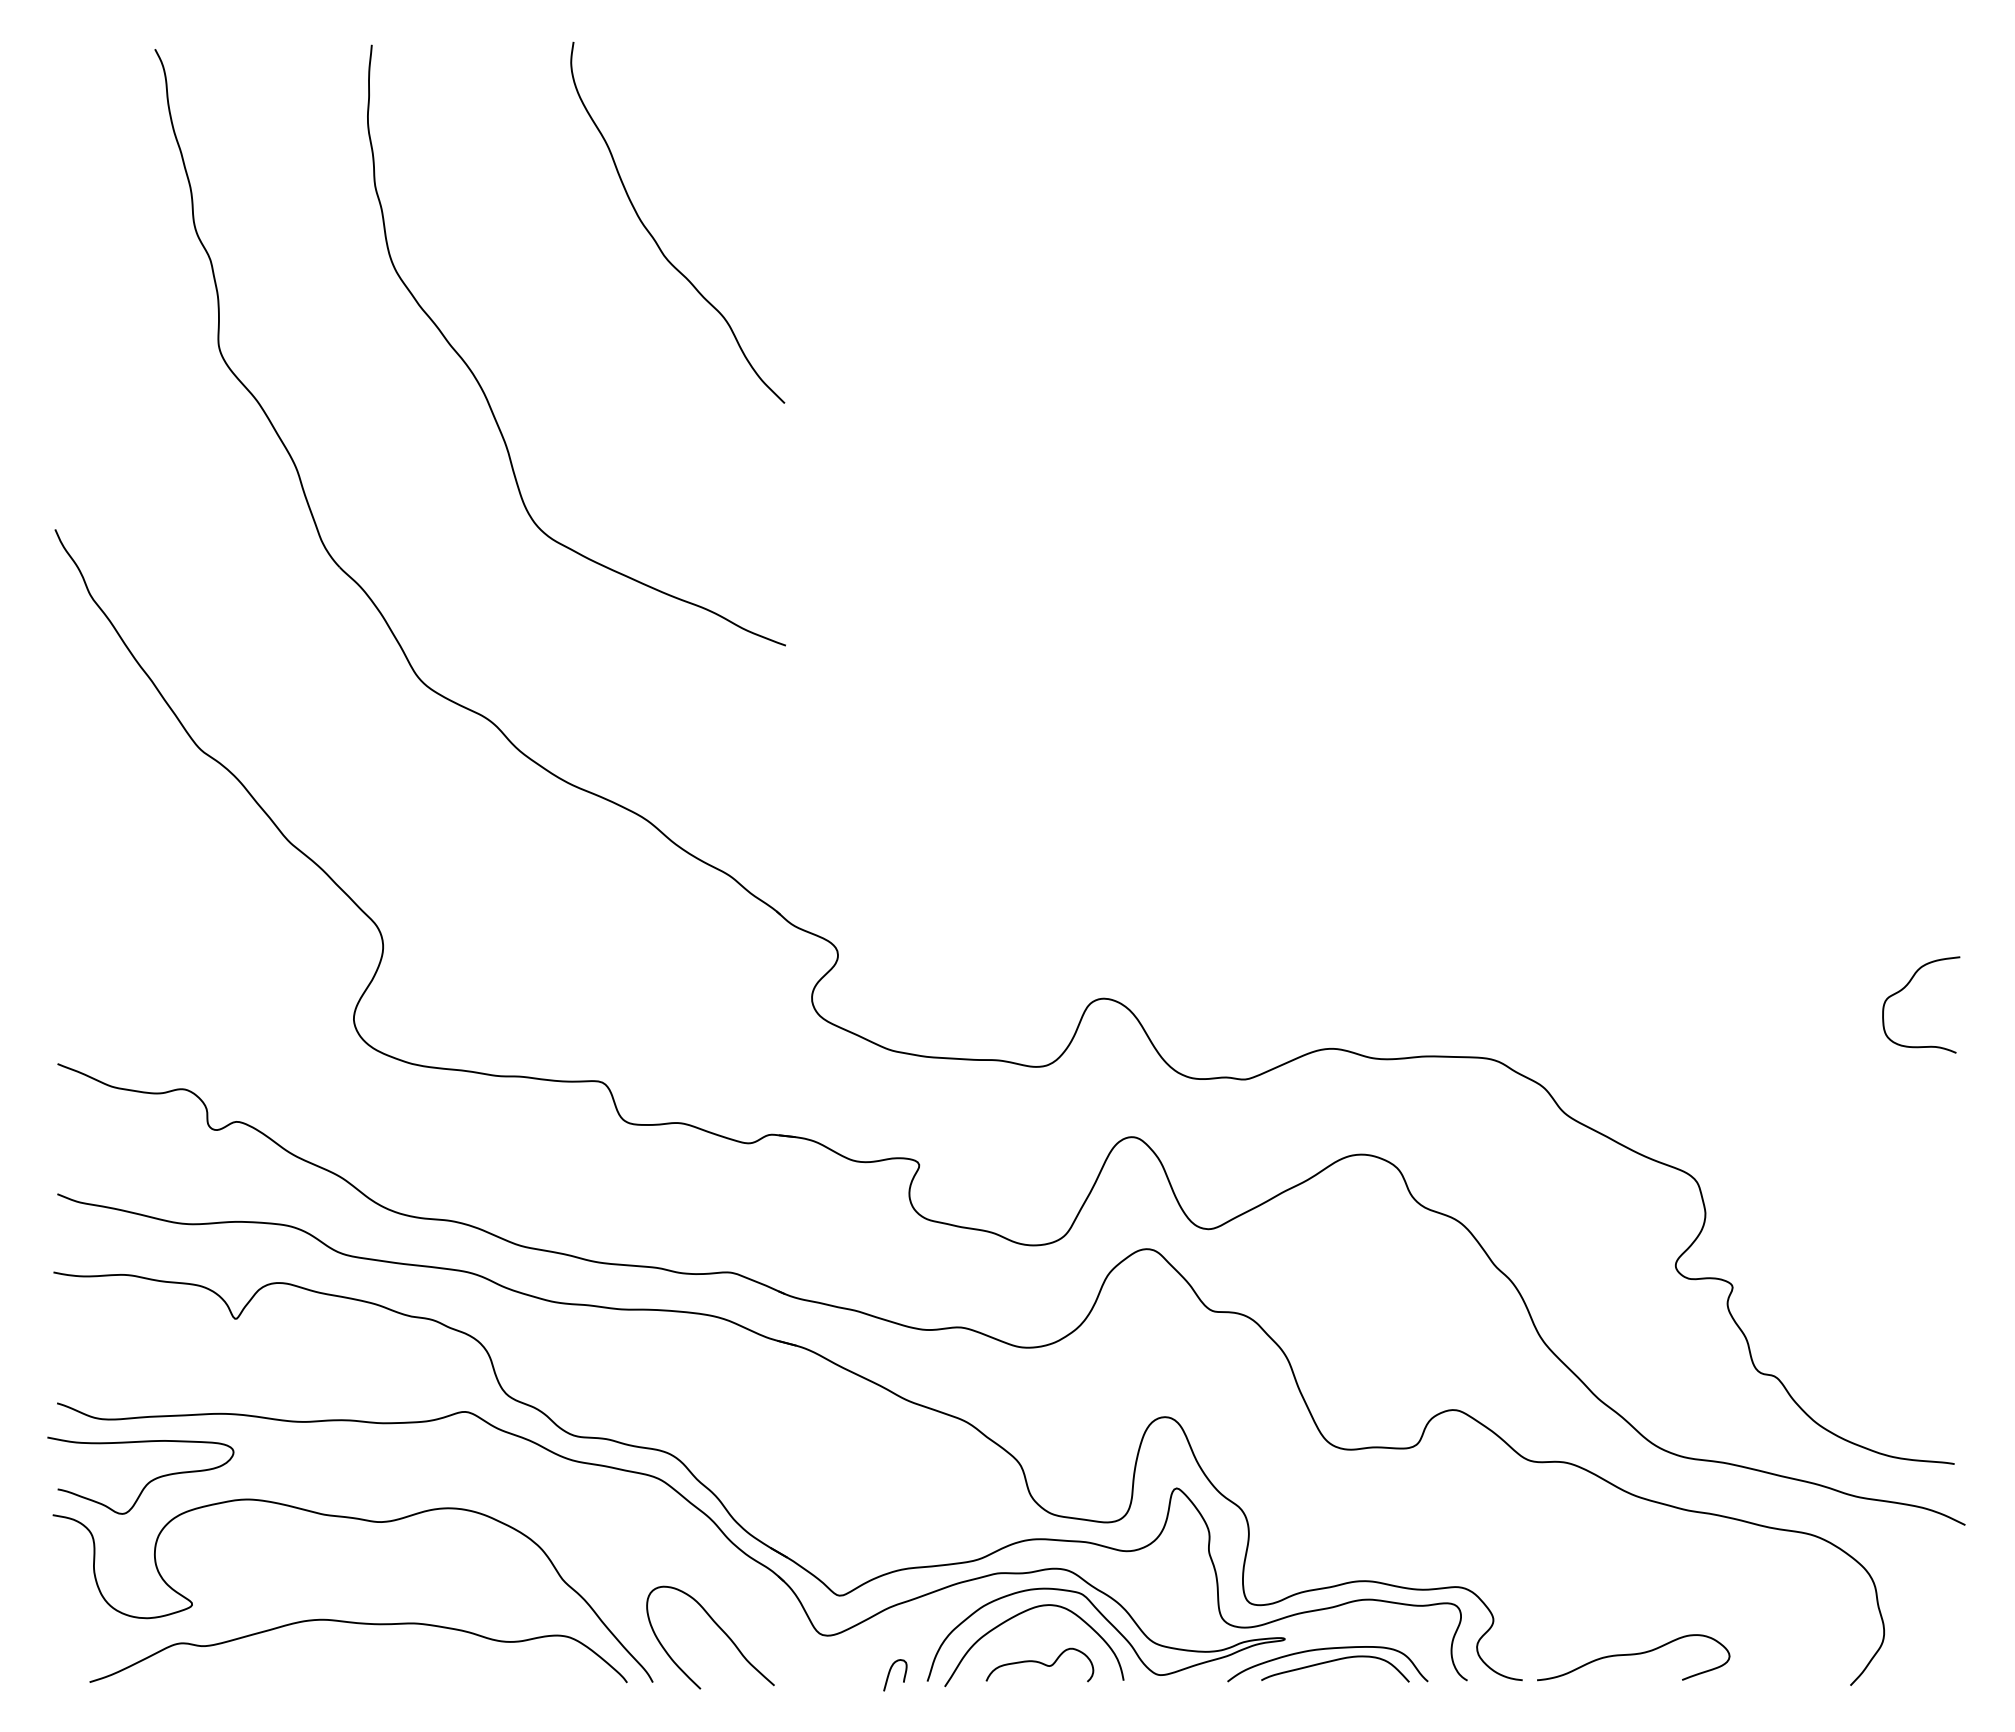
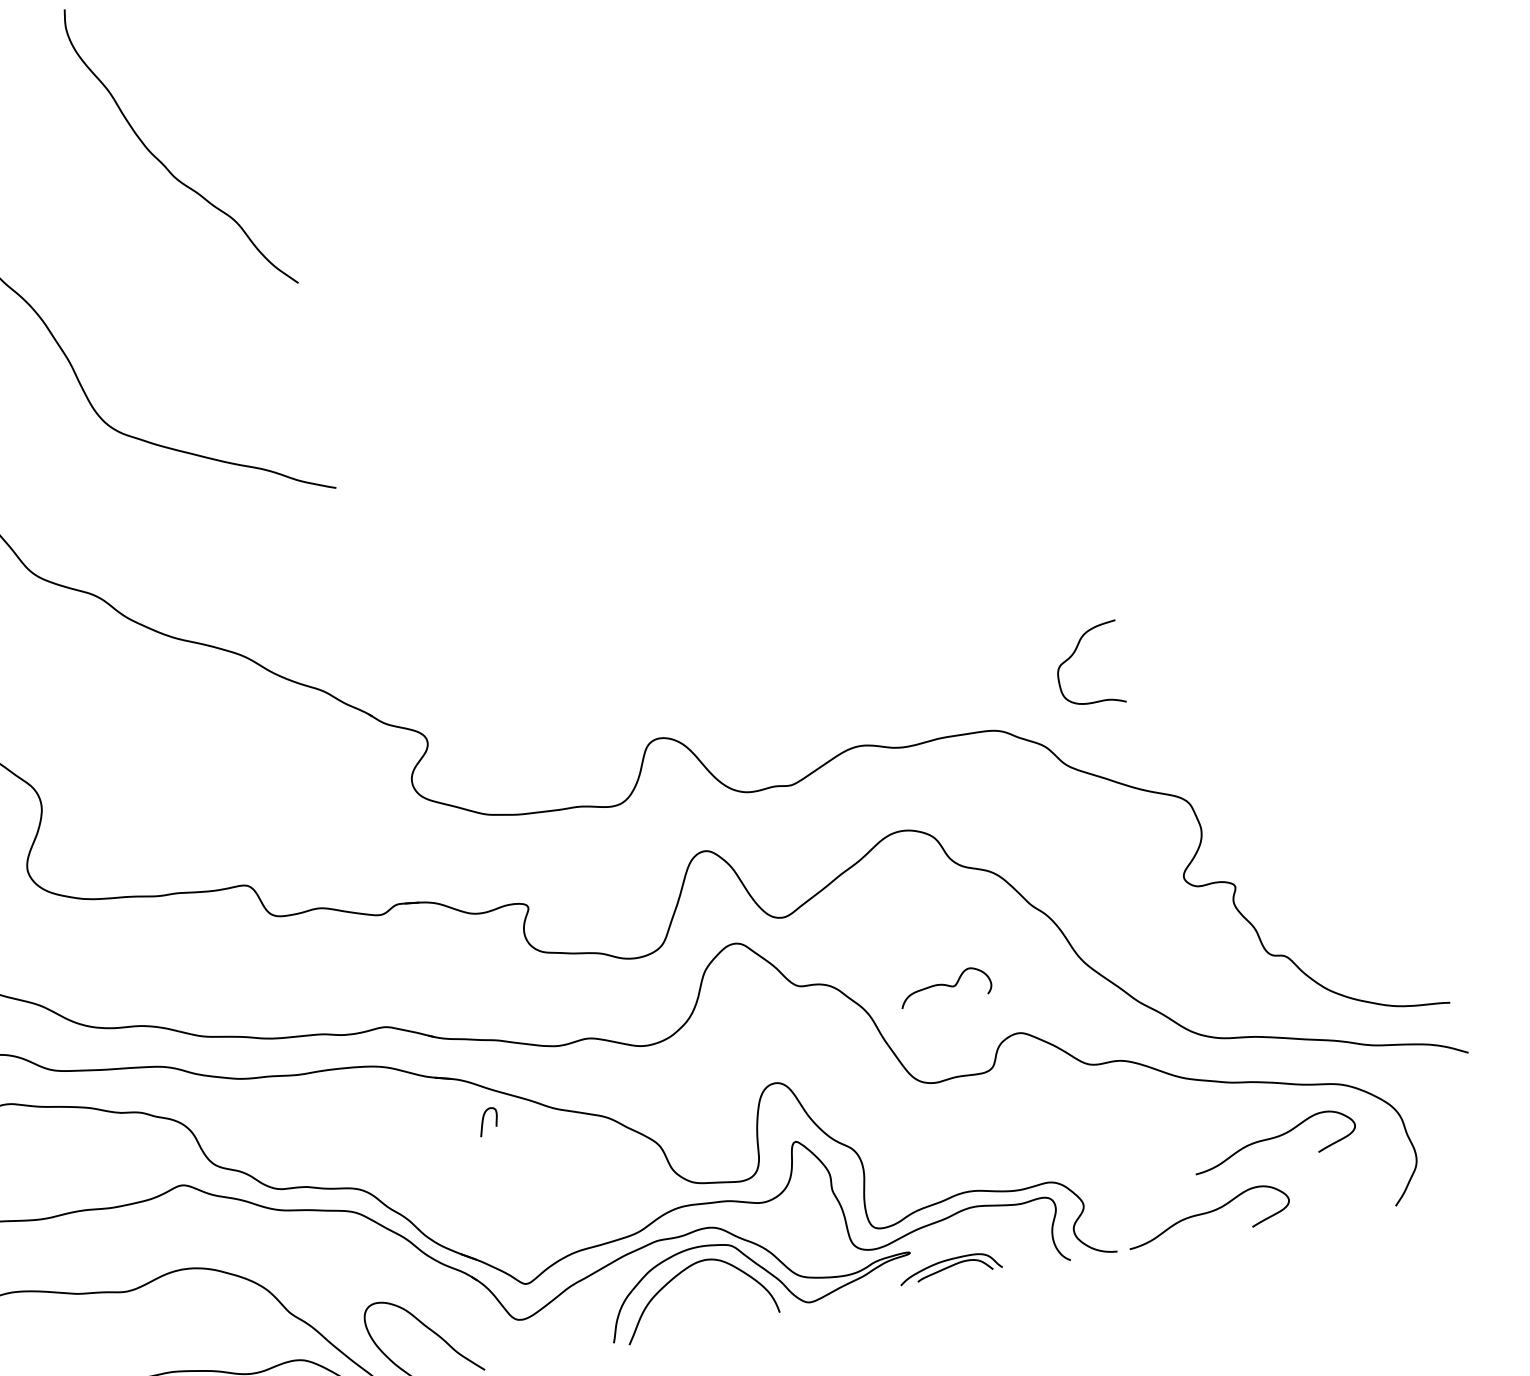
curve: (1905, 987) -> (1073, 654), moved
curve: (1724, 1583) -> (1273, 1138), added
curve: (1039, 1663) -> (944, 985), moved
part: (1327, 1664) -> (949, 1267), size x0.6
curve: (890, 1672) -> (483, 1120), moved

